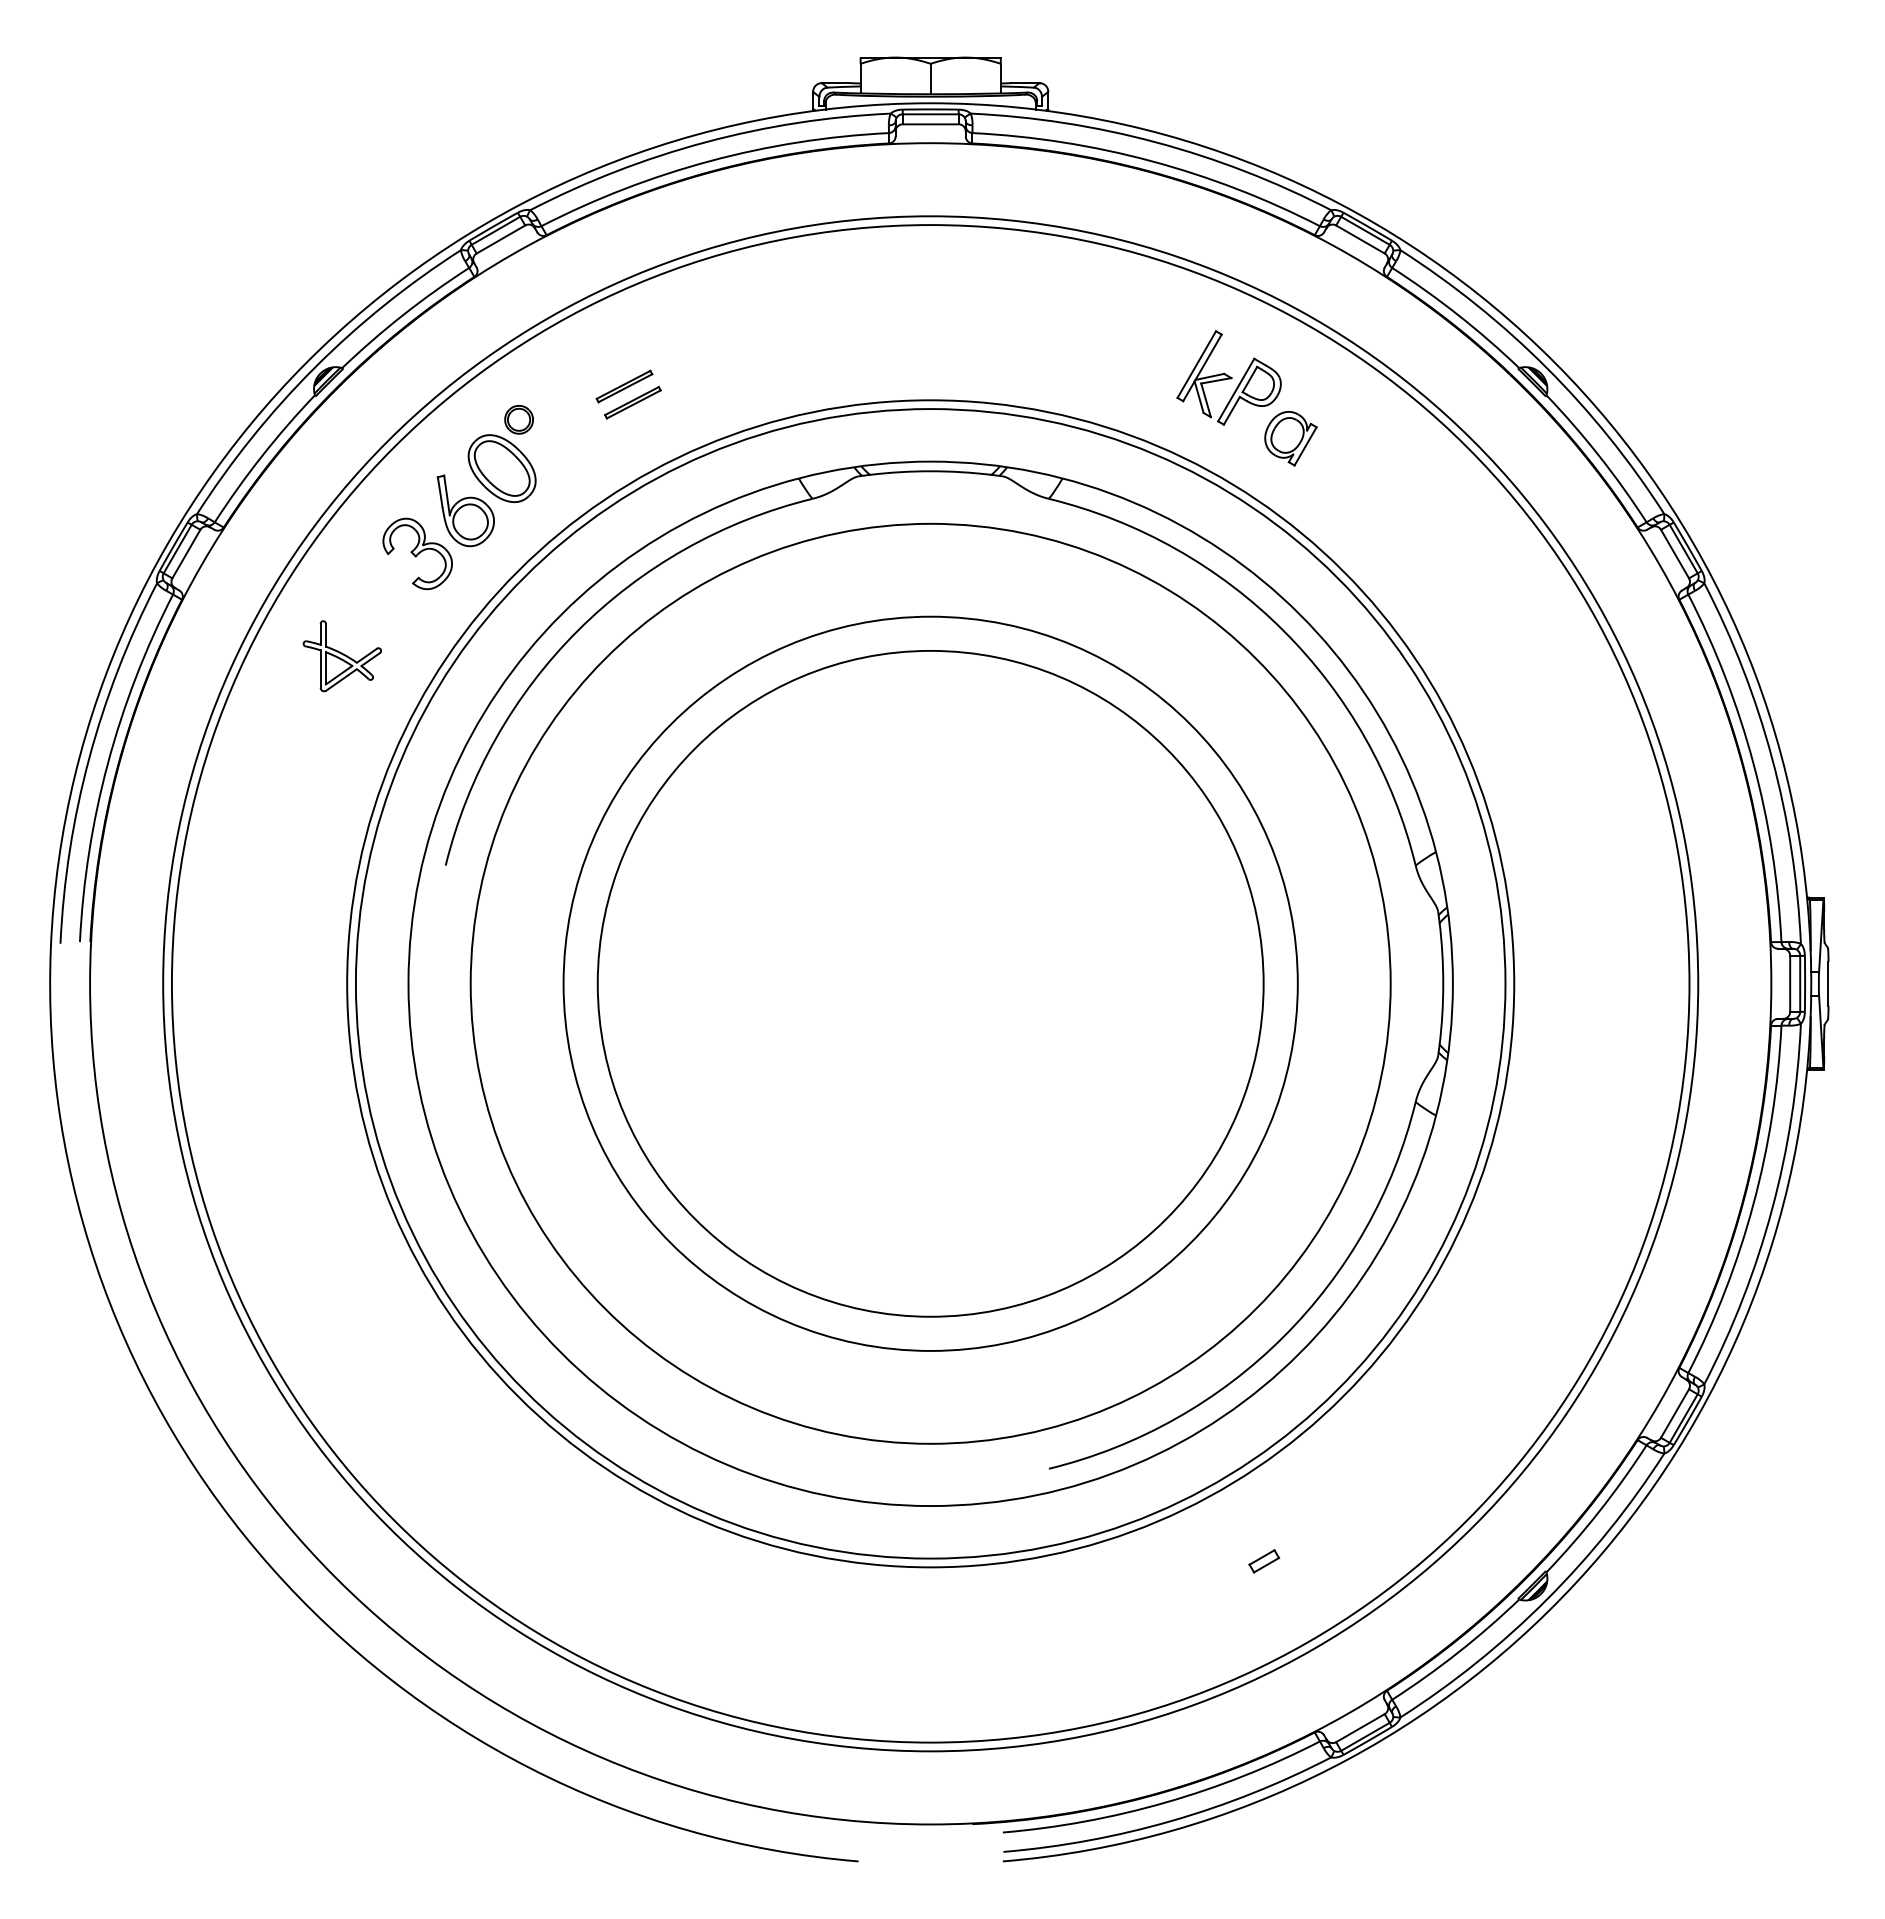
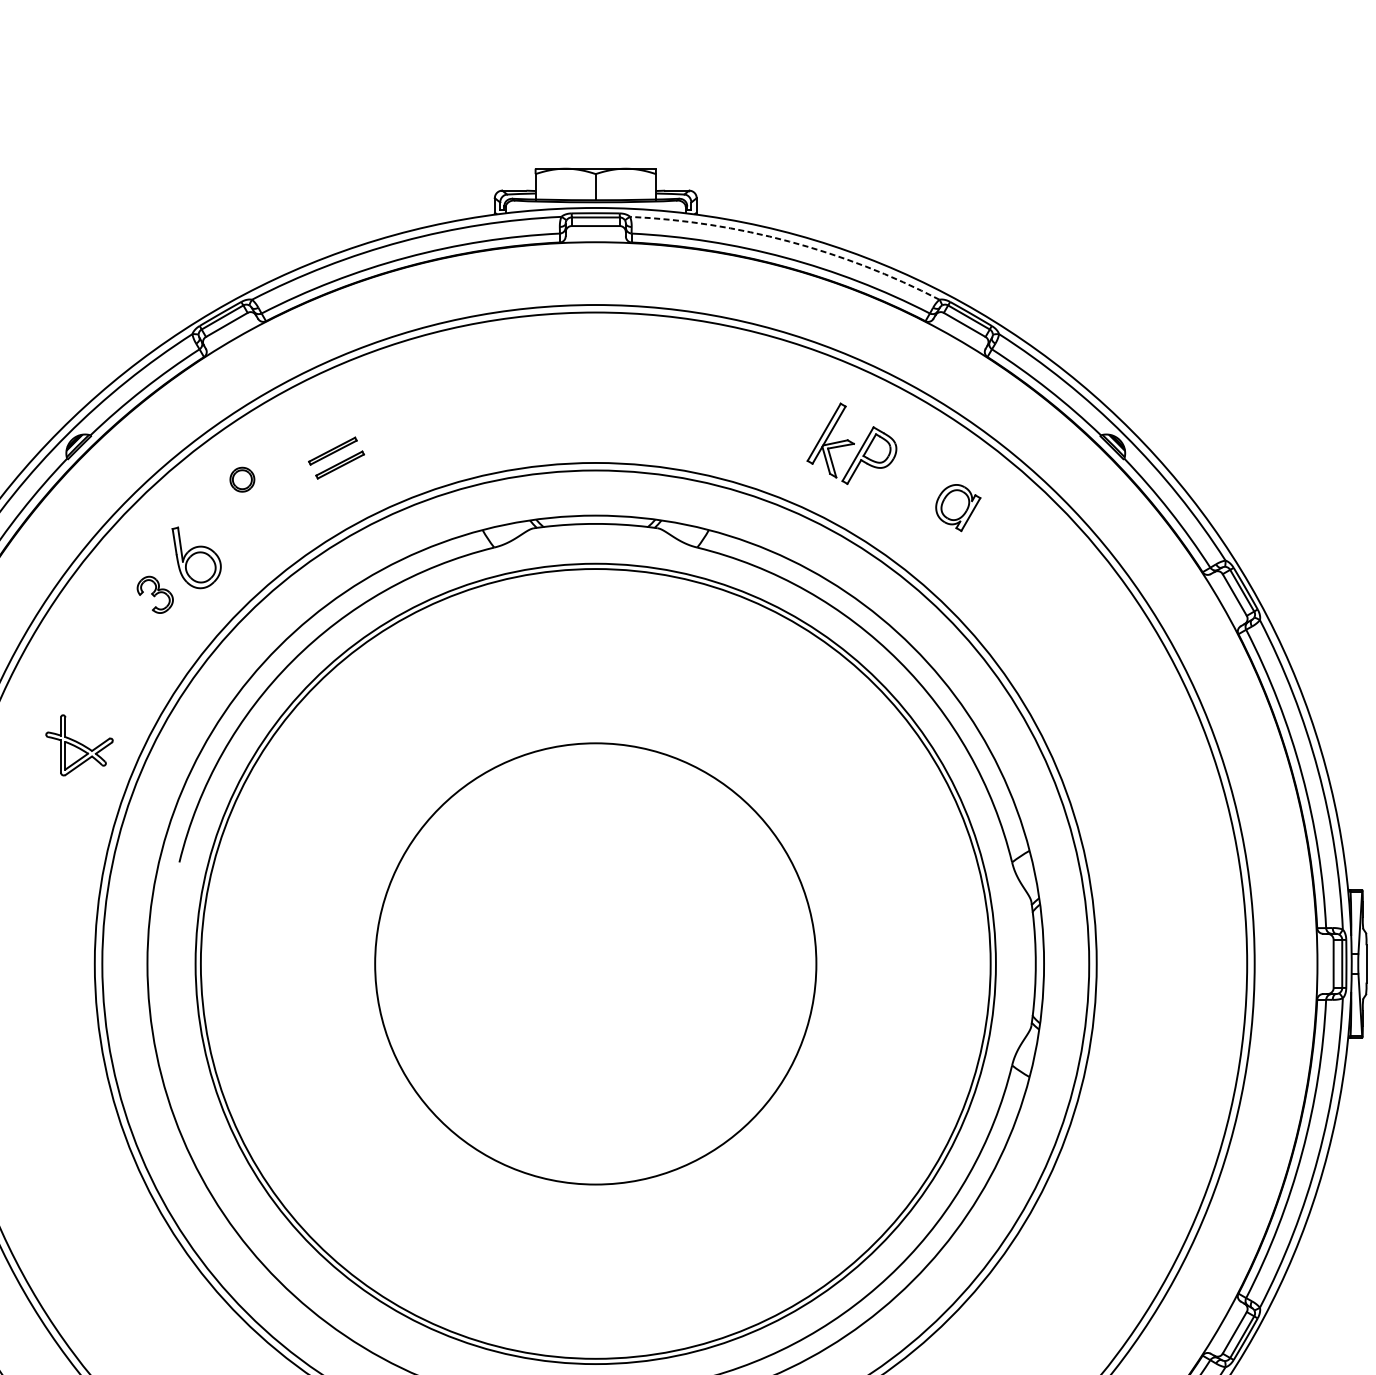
arc: (1156, 142) -> (789, 241), solid -> dashed
part: (1290, 438) -> (957, 507), moved
part: (501, 468) -> (227, 521), removed
part: (417, 553) -> (155, 594), size x0.6
part: (341, 656) -> (78, 745), moved
circle: (930, 983) -> (595, 963), size x0.7
circle: (930, 983) -> (595, 963), size x1.4

